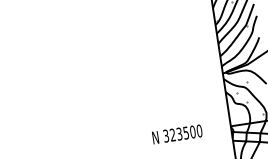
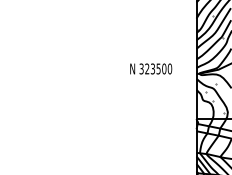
text: (177, 133) -> (151, 68), moved

